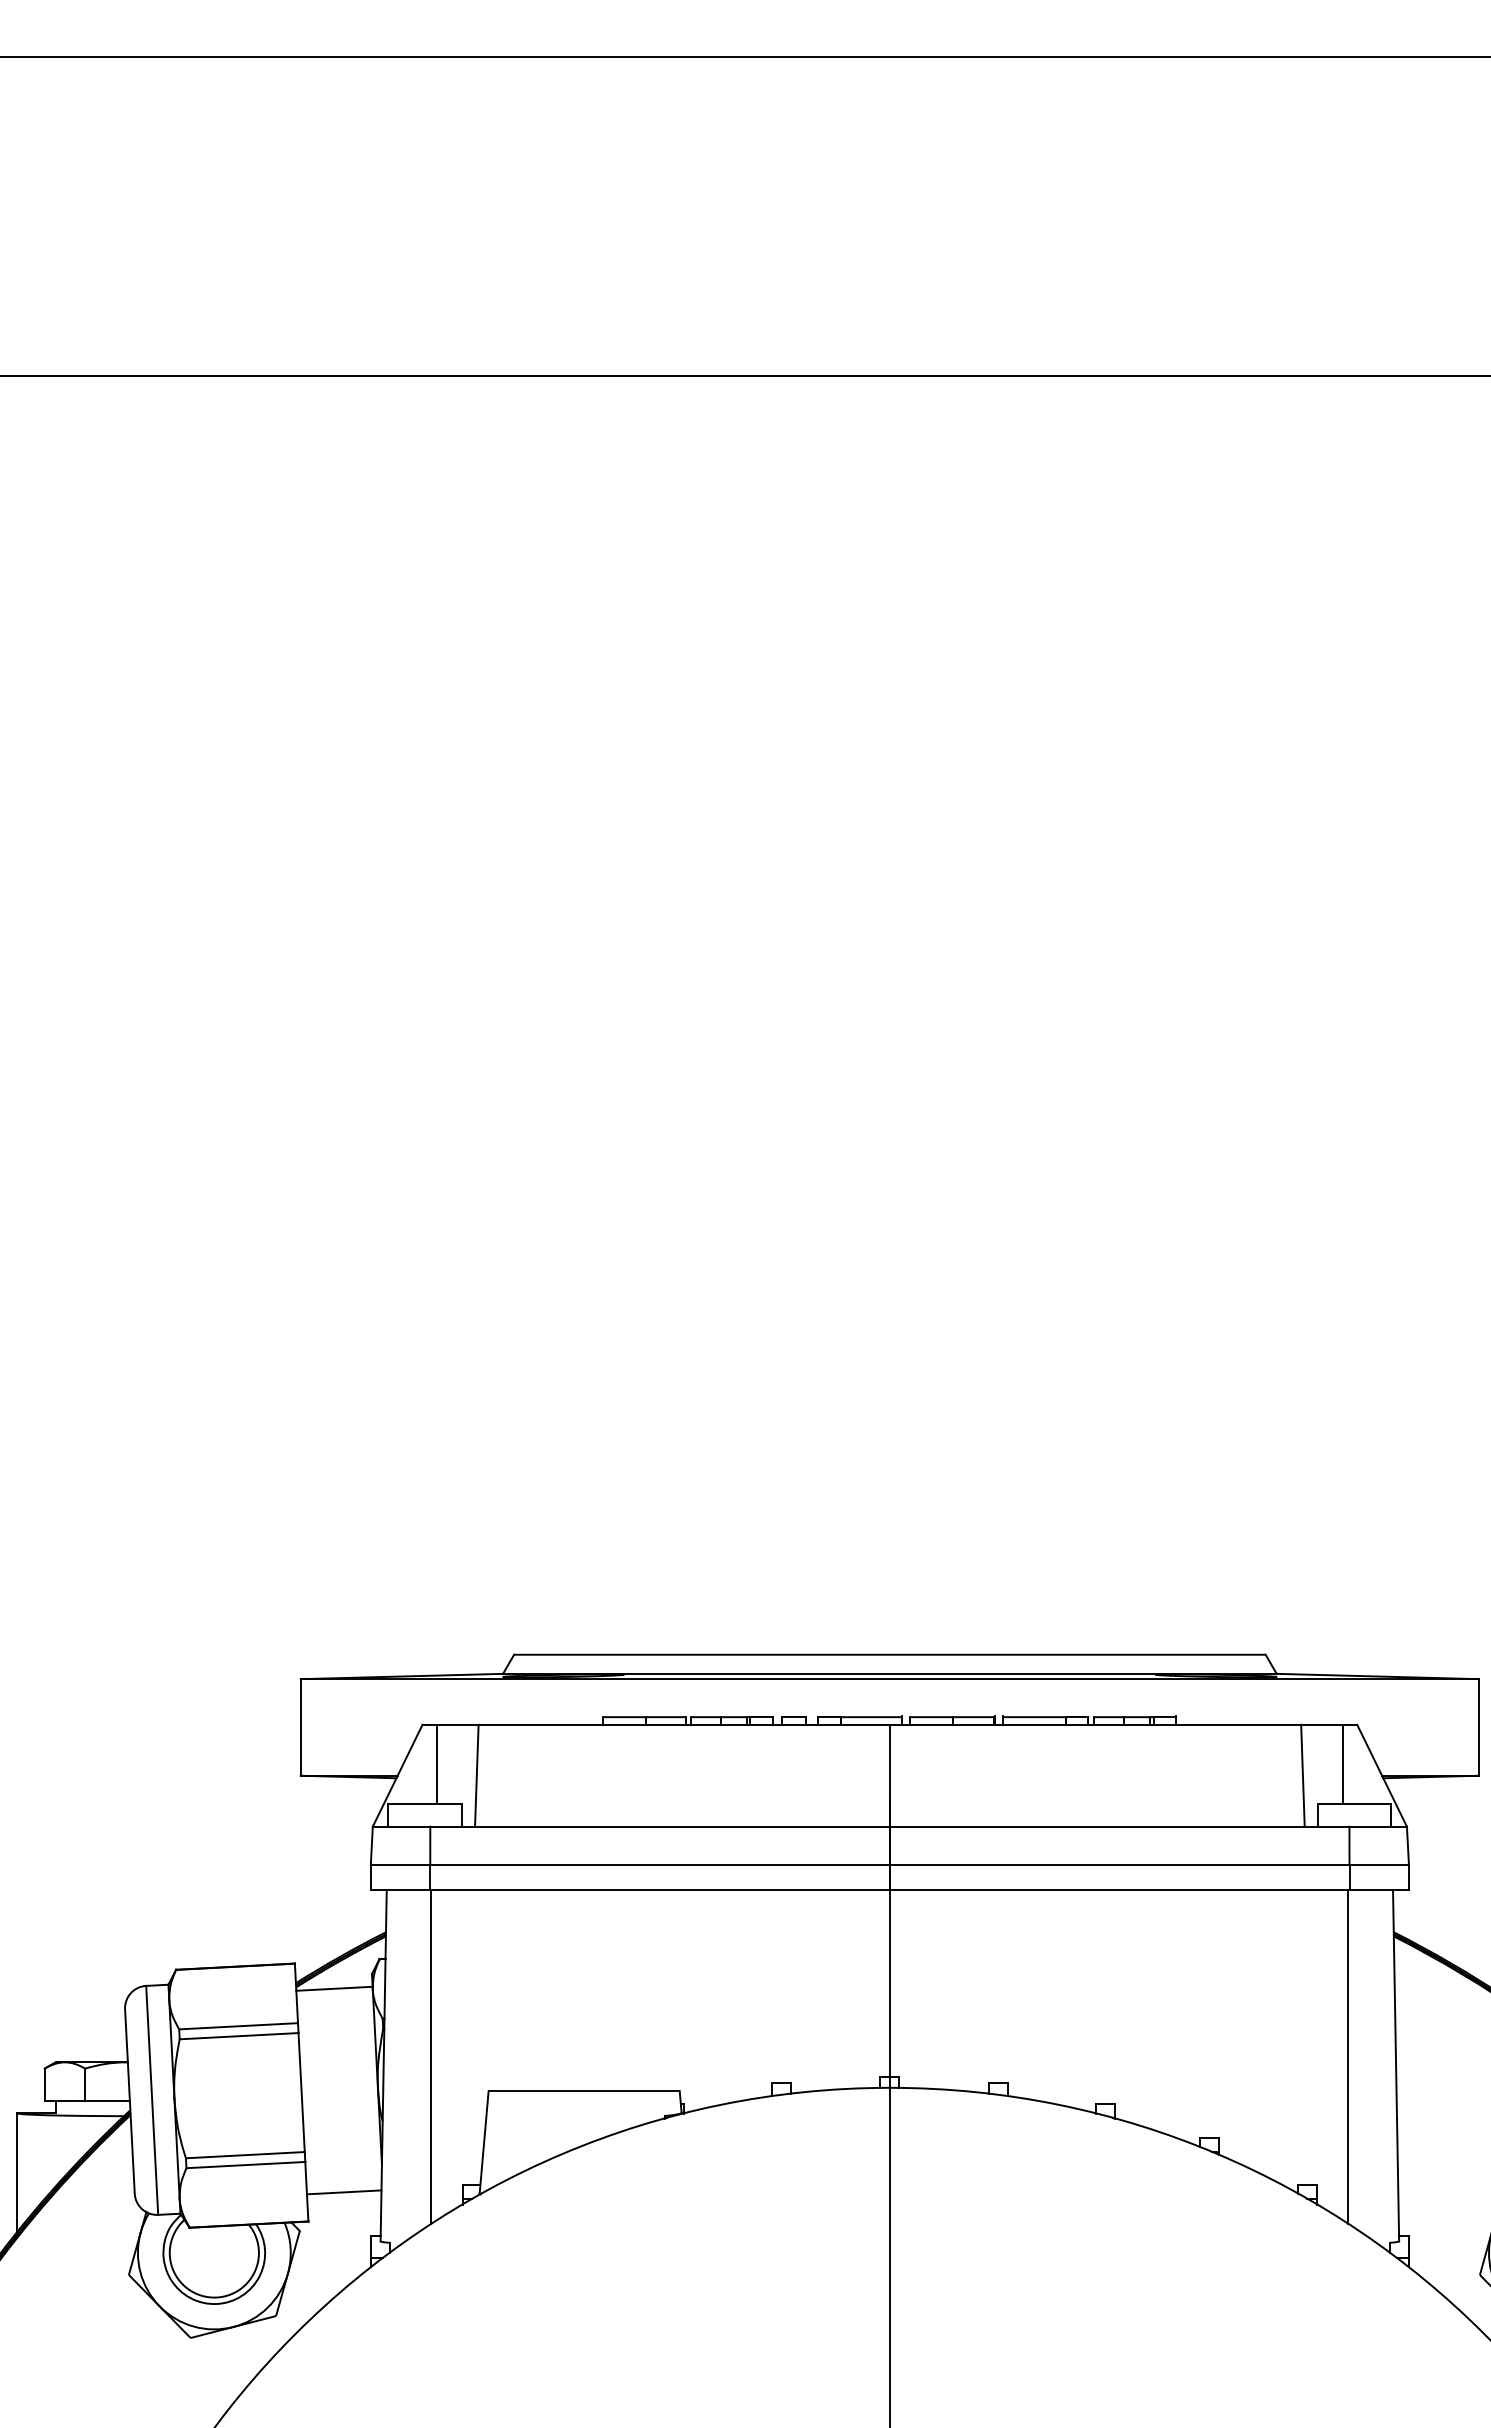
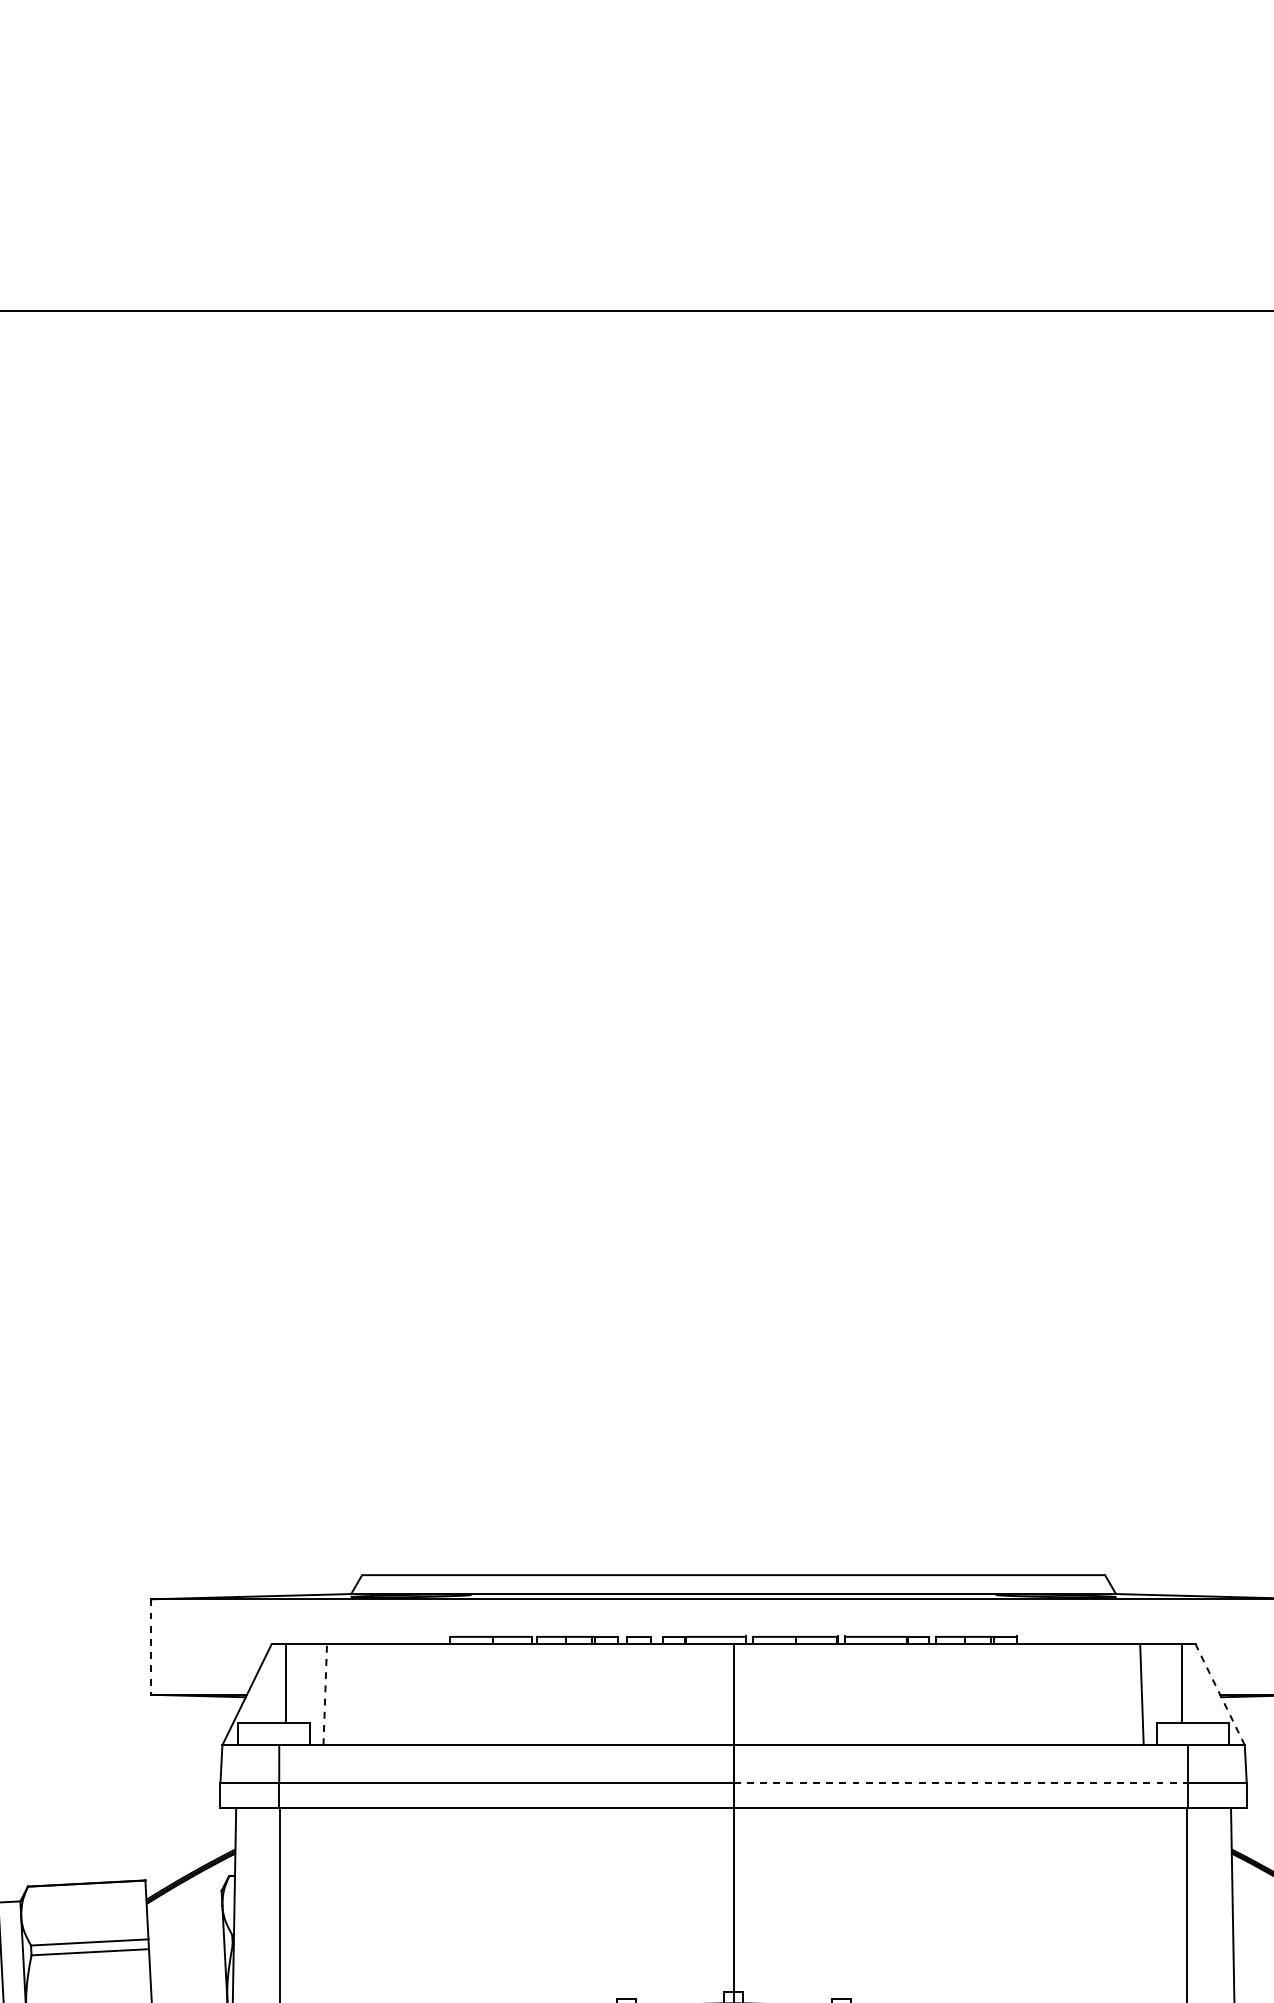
line: (300, 1727) -> (150, 1647), solid -> dashed
line: (476, 1775) -> (324, 1694), solid -> dashed
line: (1382, 1775) -> (1220, 1694), solid -> dashed
line: (1119, 1864) -> (960, 1782), solid -> dashed
line: (334, 1988) -> (184, 1905), removed

